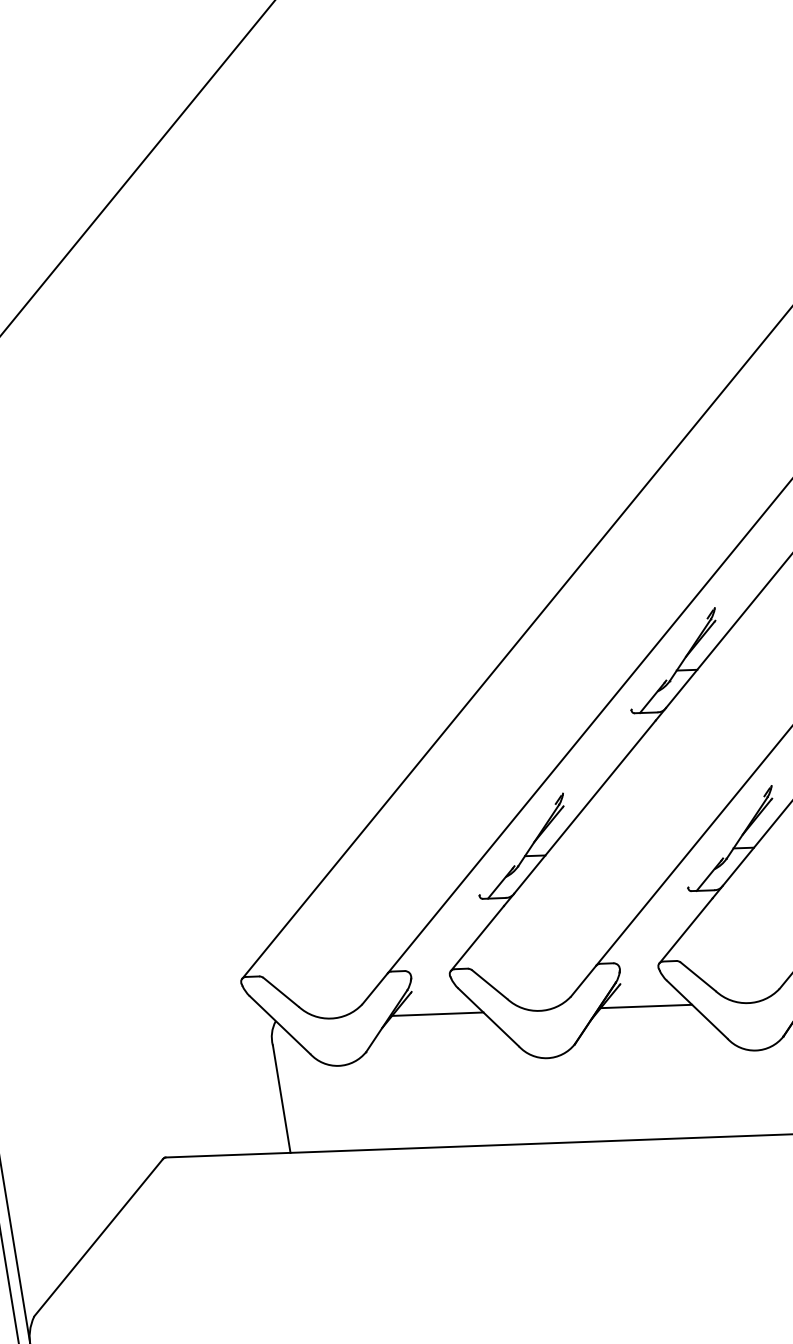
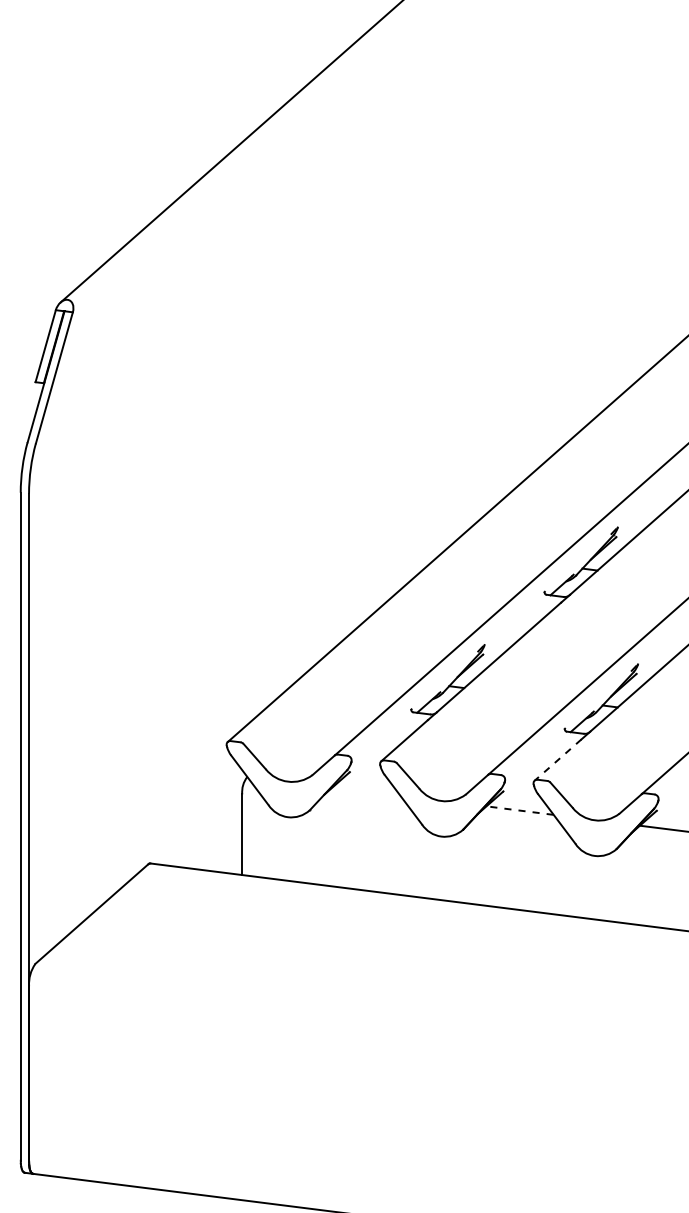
line: (685, 931) -> (557, 760), solid -> dashed
line: (646, 1006) -> (520, 810), solid -> dashed
line: (437, 1014) -> (366, 791), removed

